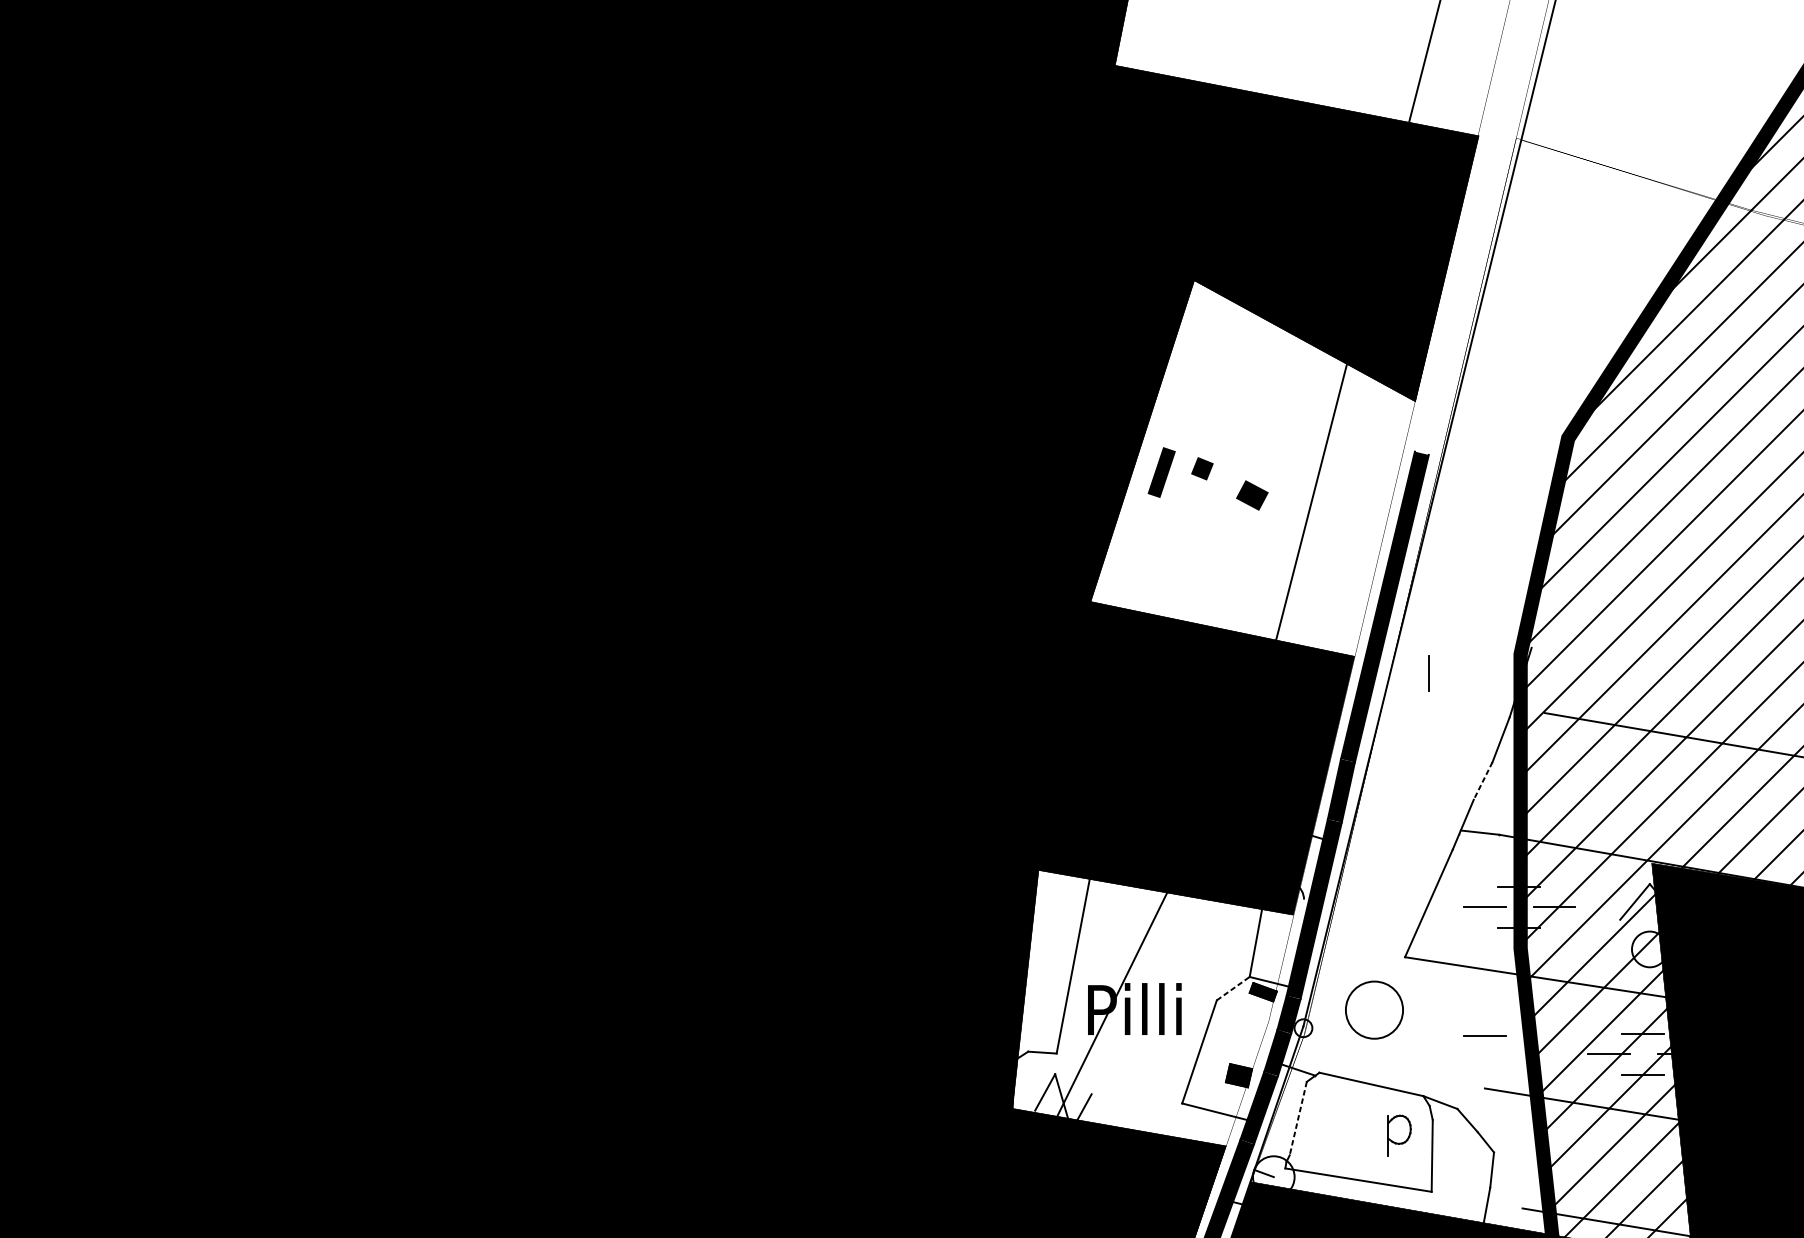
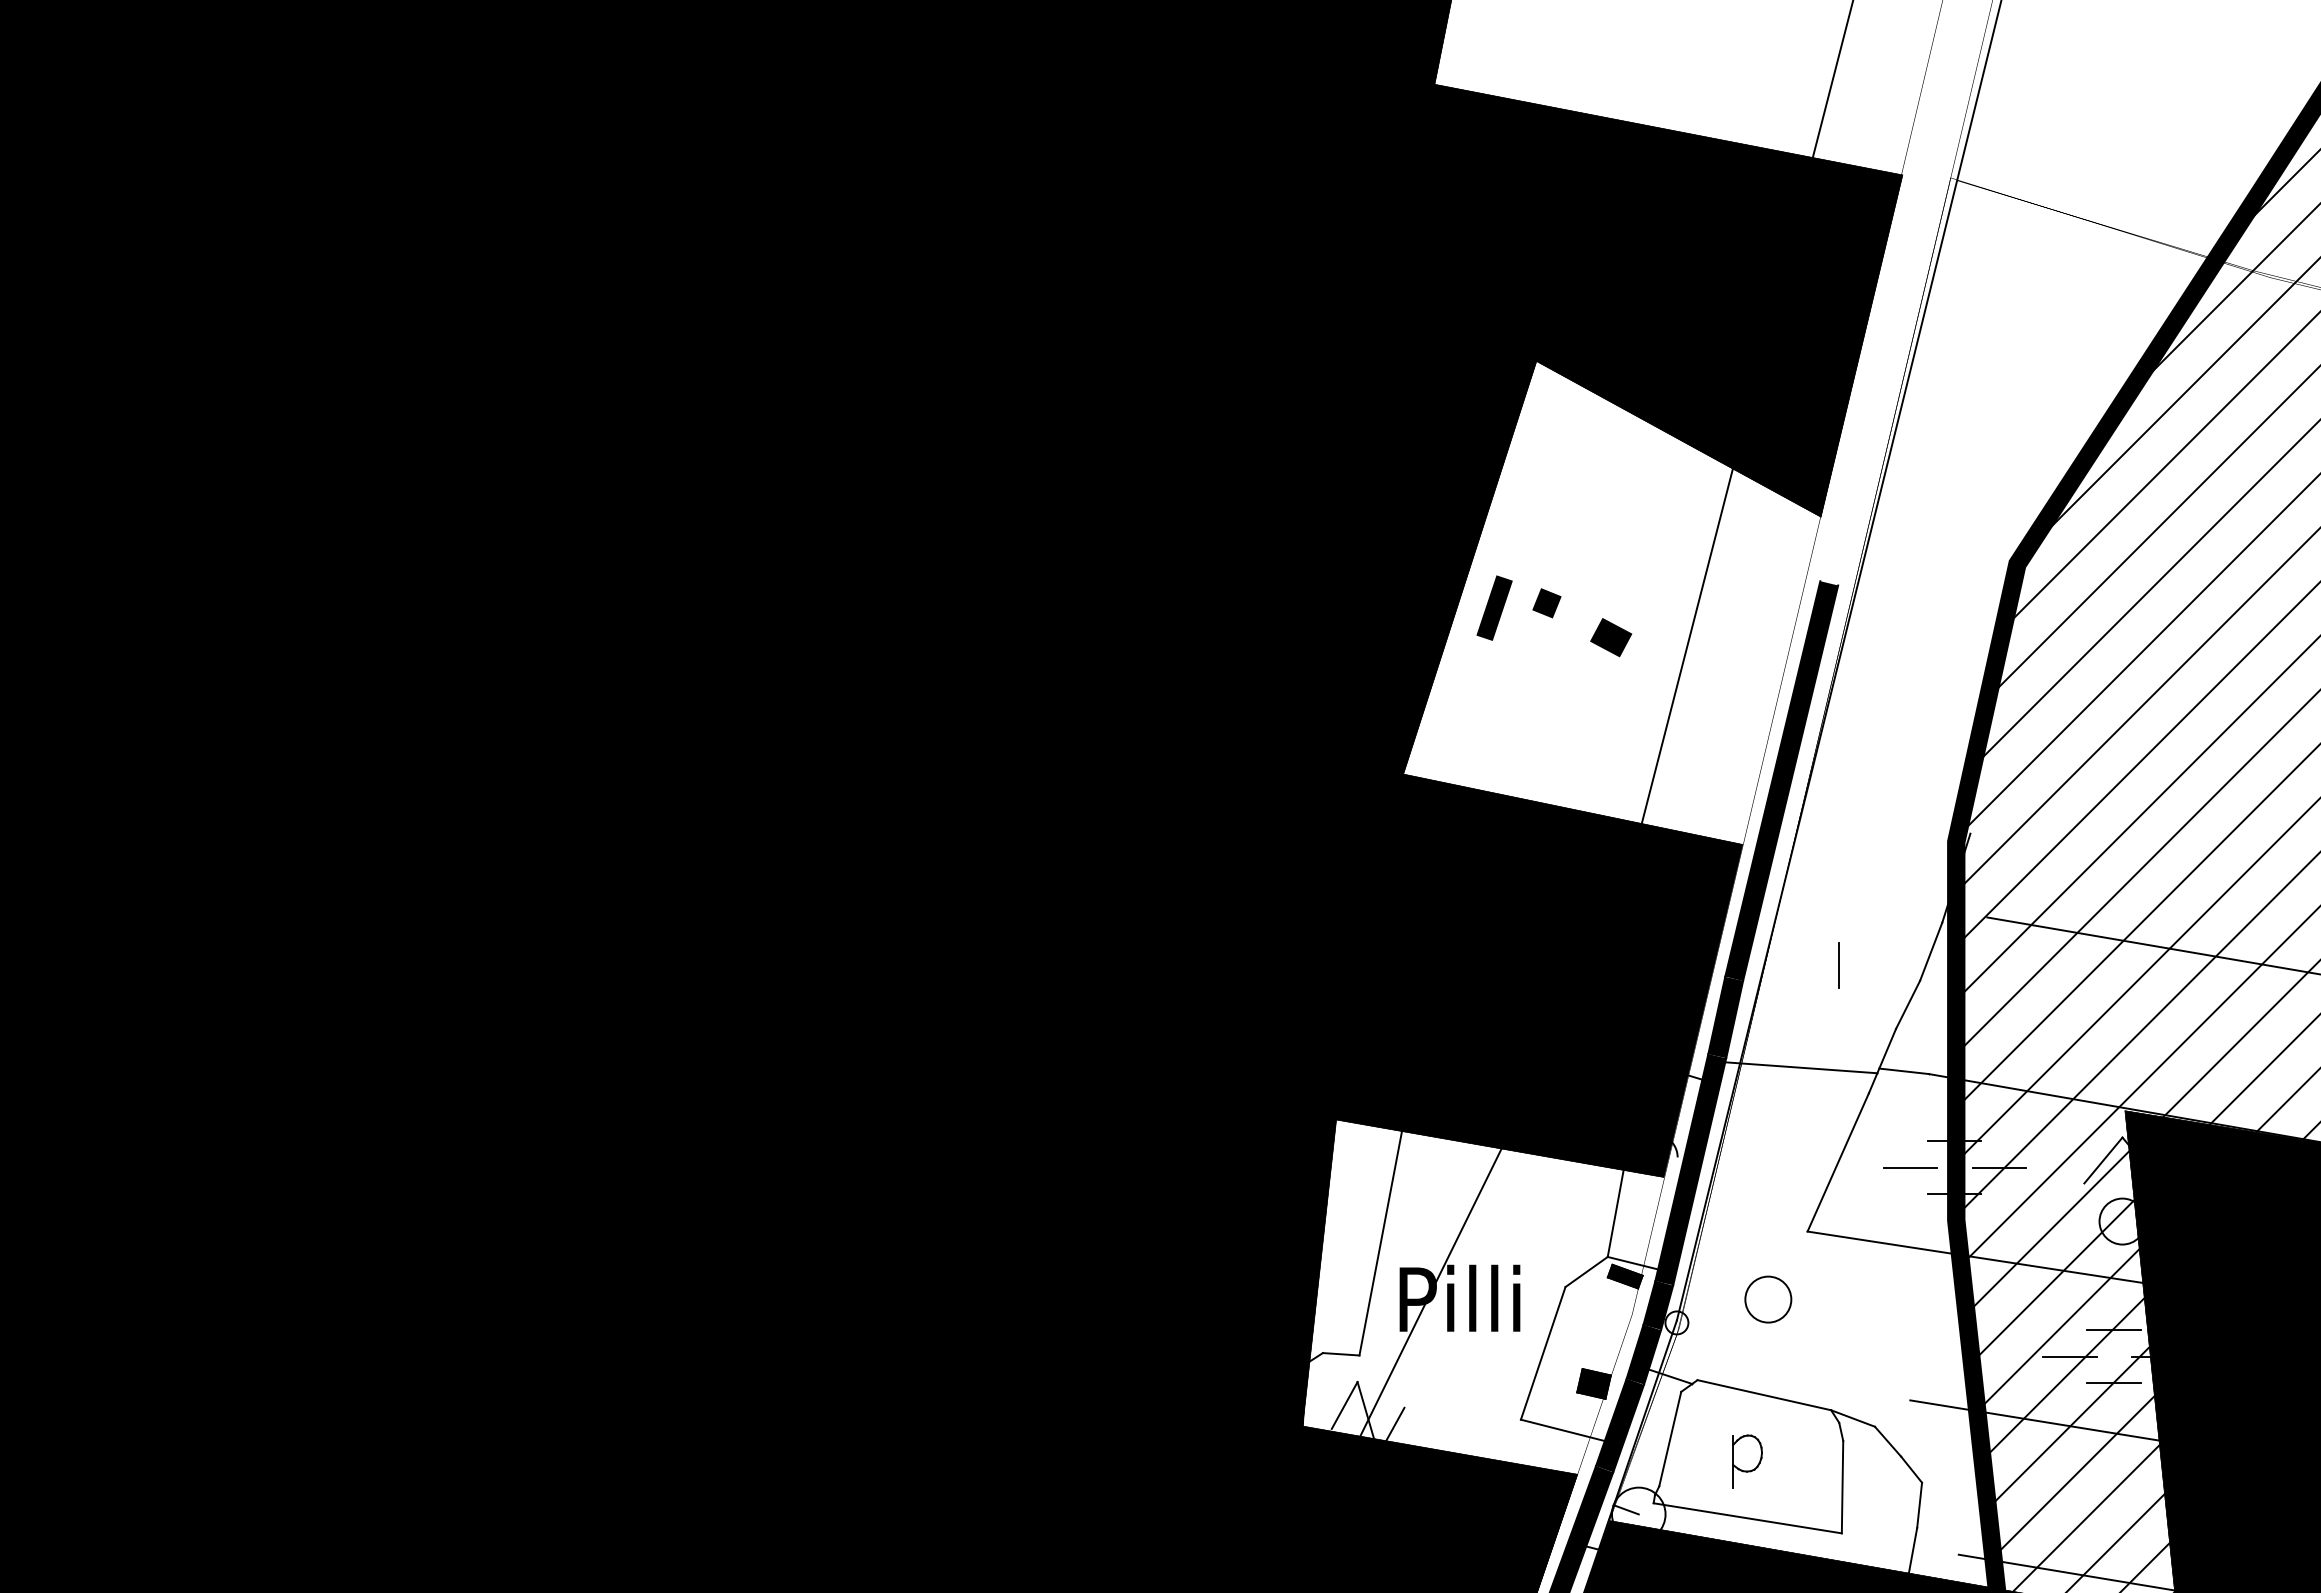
line: (1429, 673) -> (1838, 965), moved
line: (1483, 780) -> (1908, 1004), dashed -> solid
line: (1400, 829) -> (1801, 1067), added
line: (1233, 989) -> (1586, 1272), dashed -> solid
circle: (1374, 1010) -> (1768, 1299), size x0.62
line: (1485, 1035) -> (1910, 1332), removed
line: (1298, 1118) -> (1670, 1439), dashed -> solid
part: (1399, 1135) -> (1747, 1461), moved

